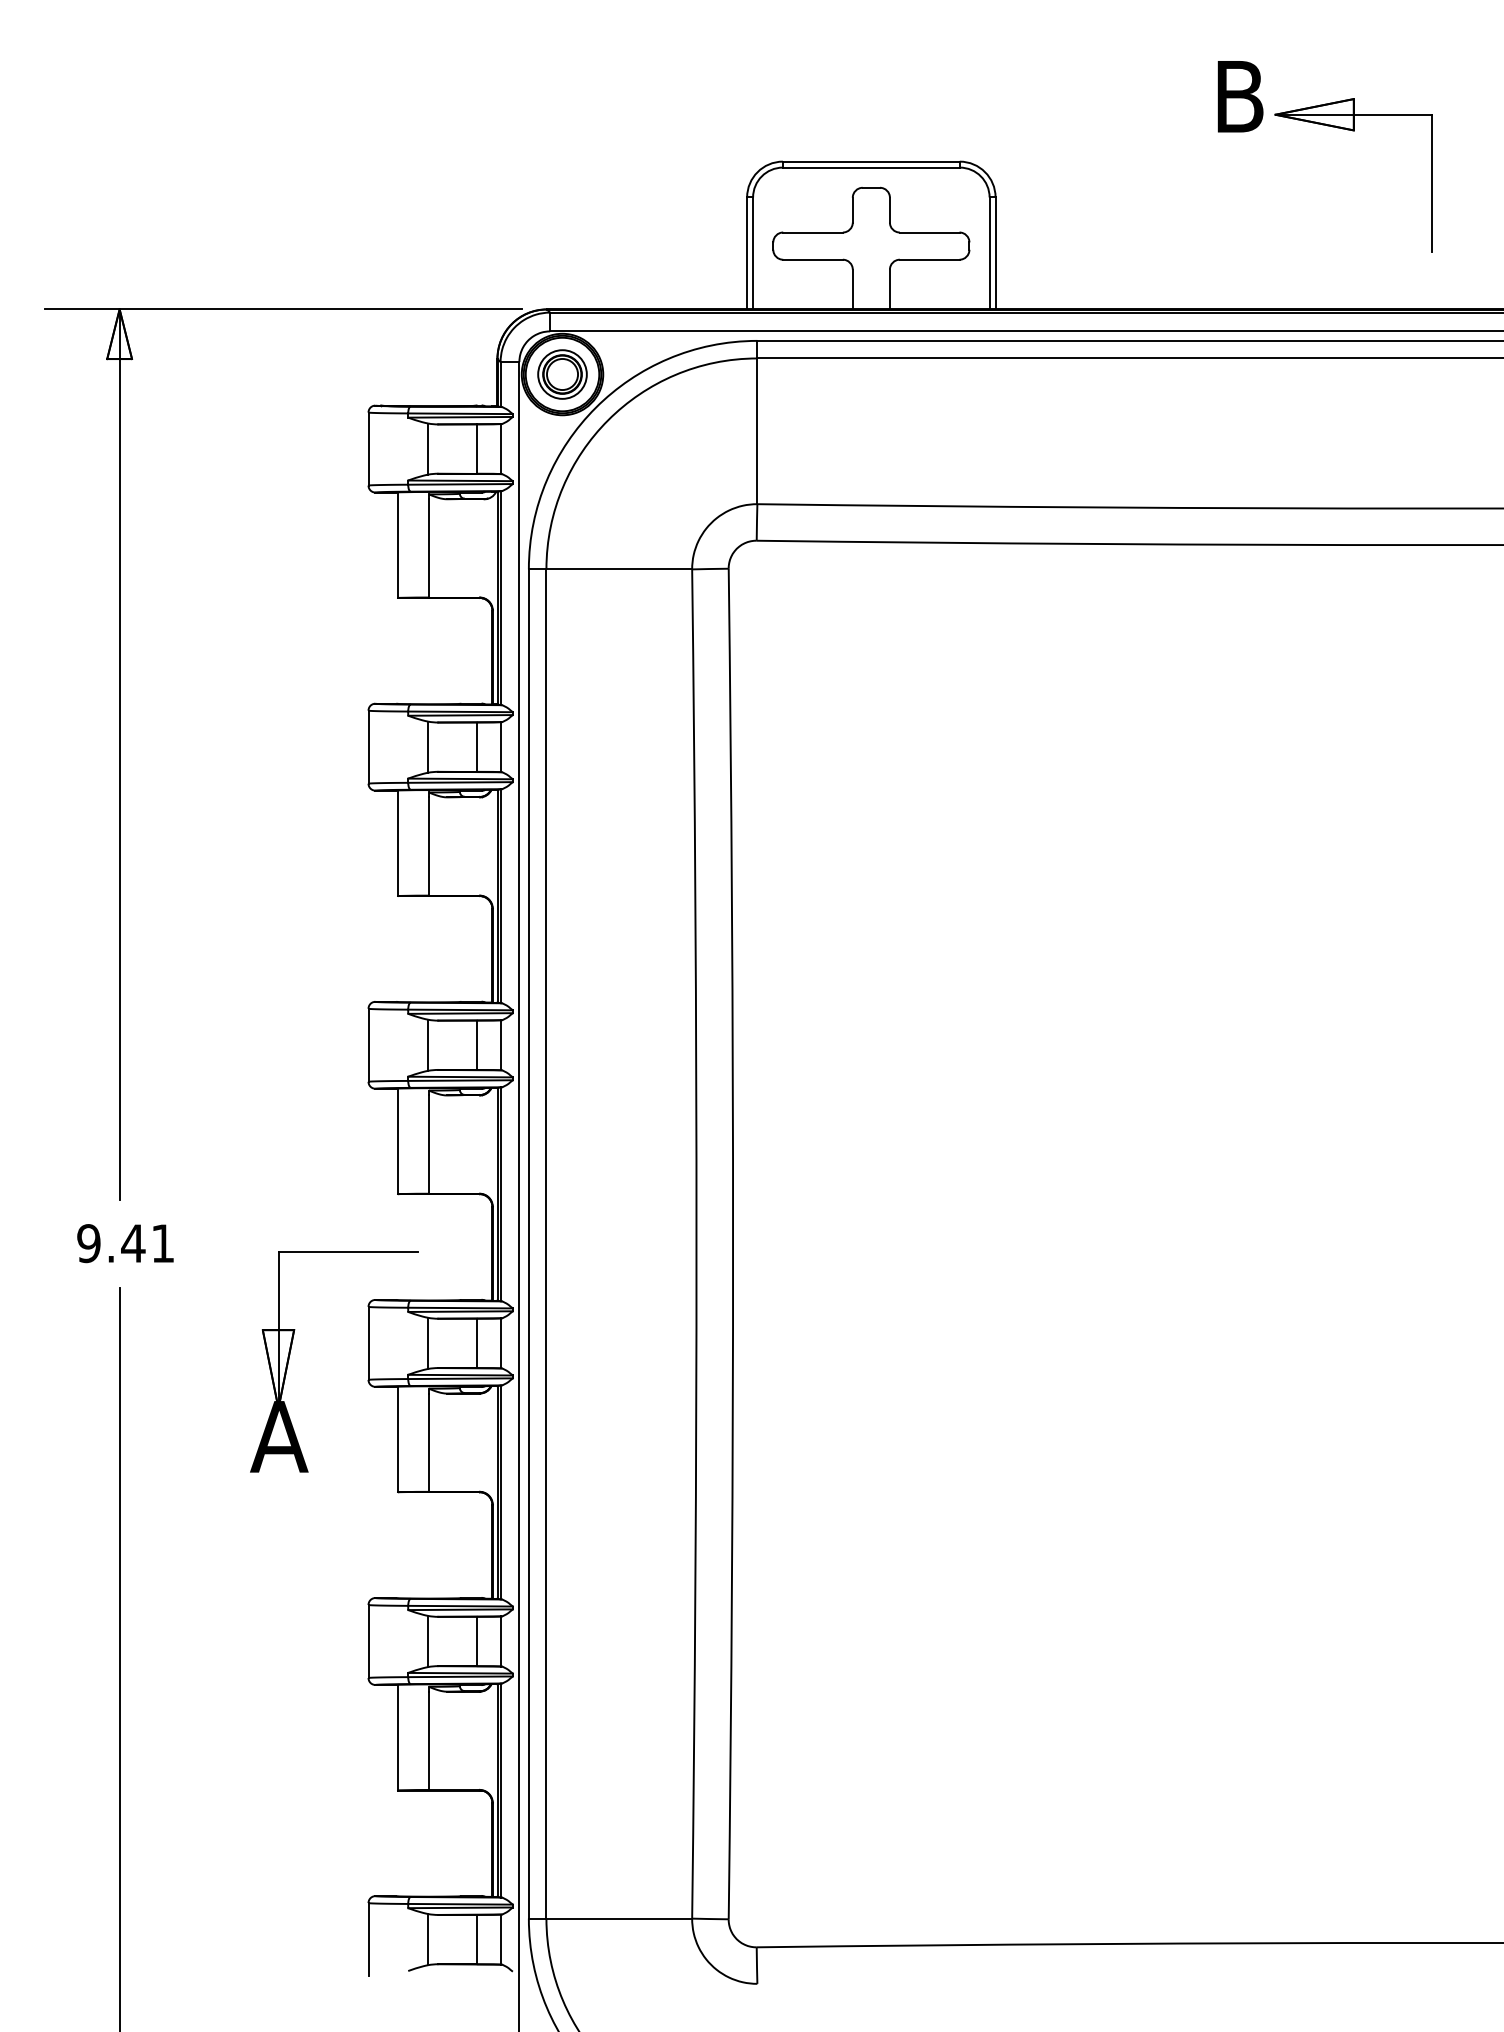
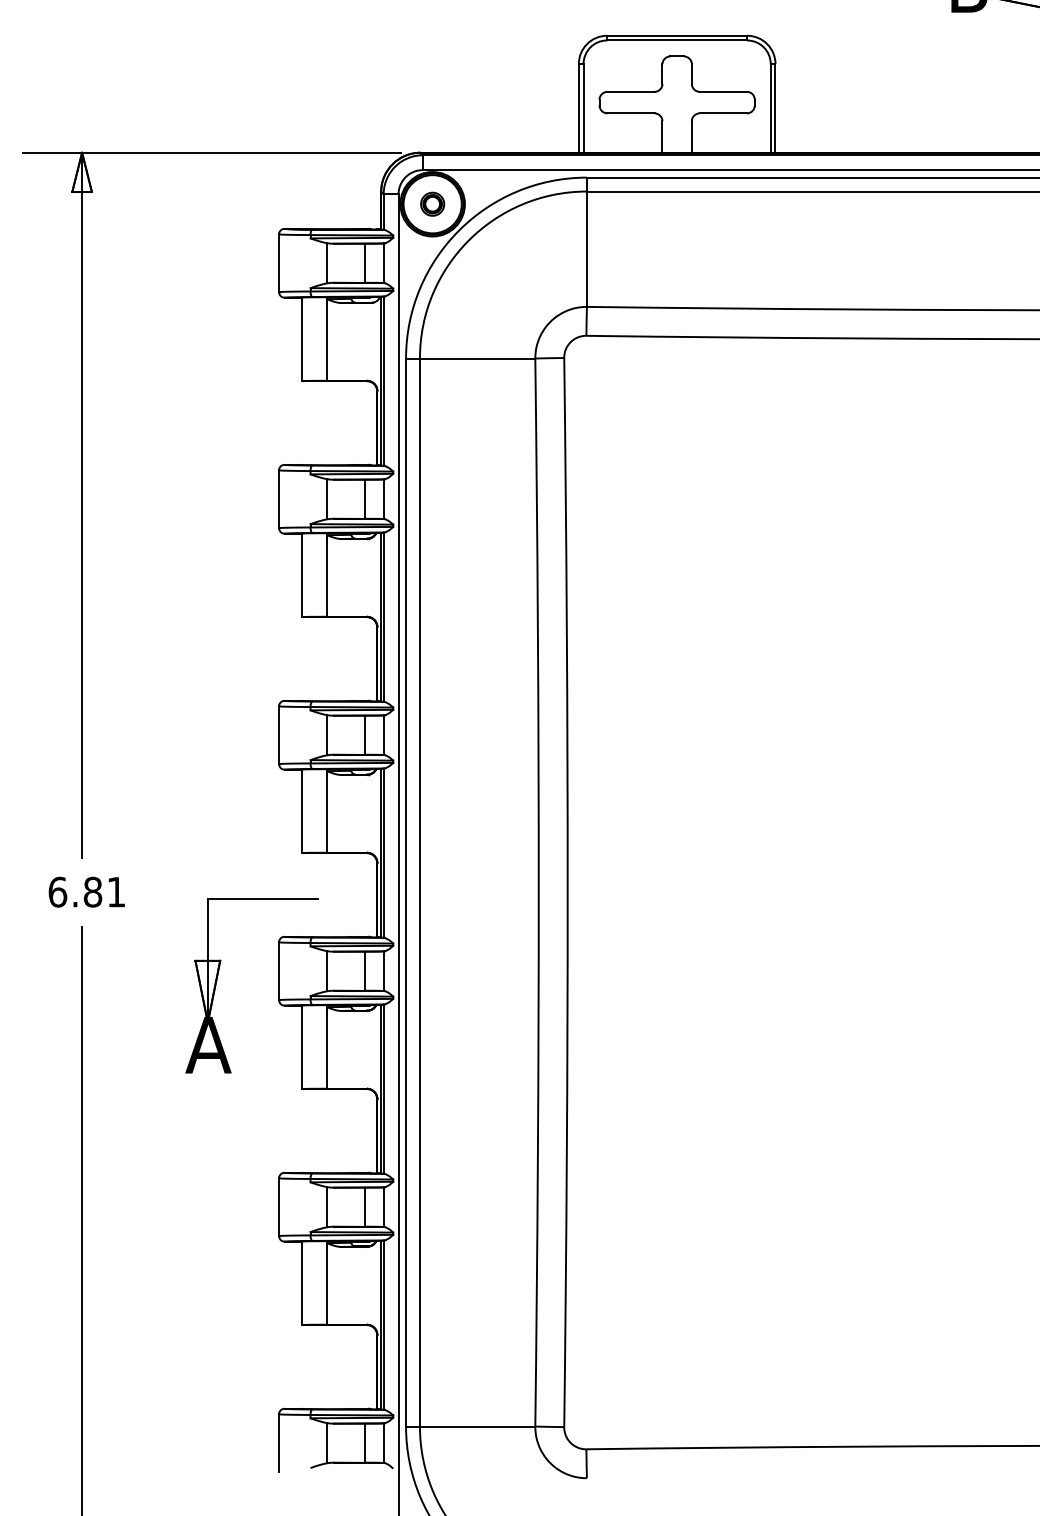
part: (562, 374) -> (432, 204), size x0.6
text: (111, 1243) -> (75, 892), 9.41 -> 6.81

